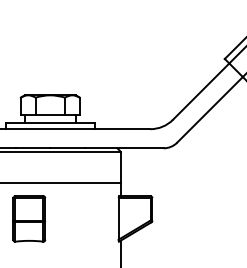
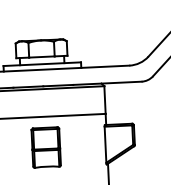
part: (29, 218) -> (46, 147), moved

